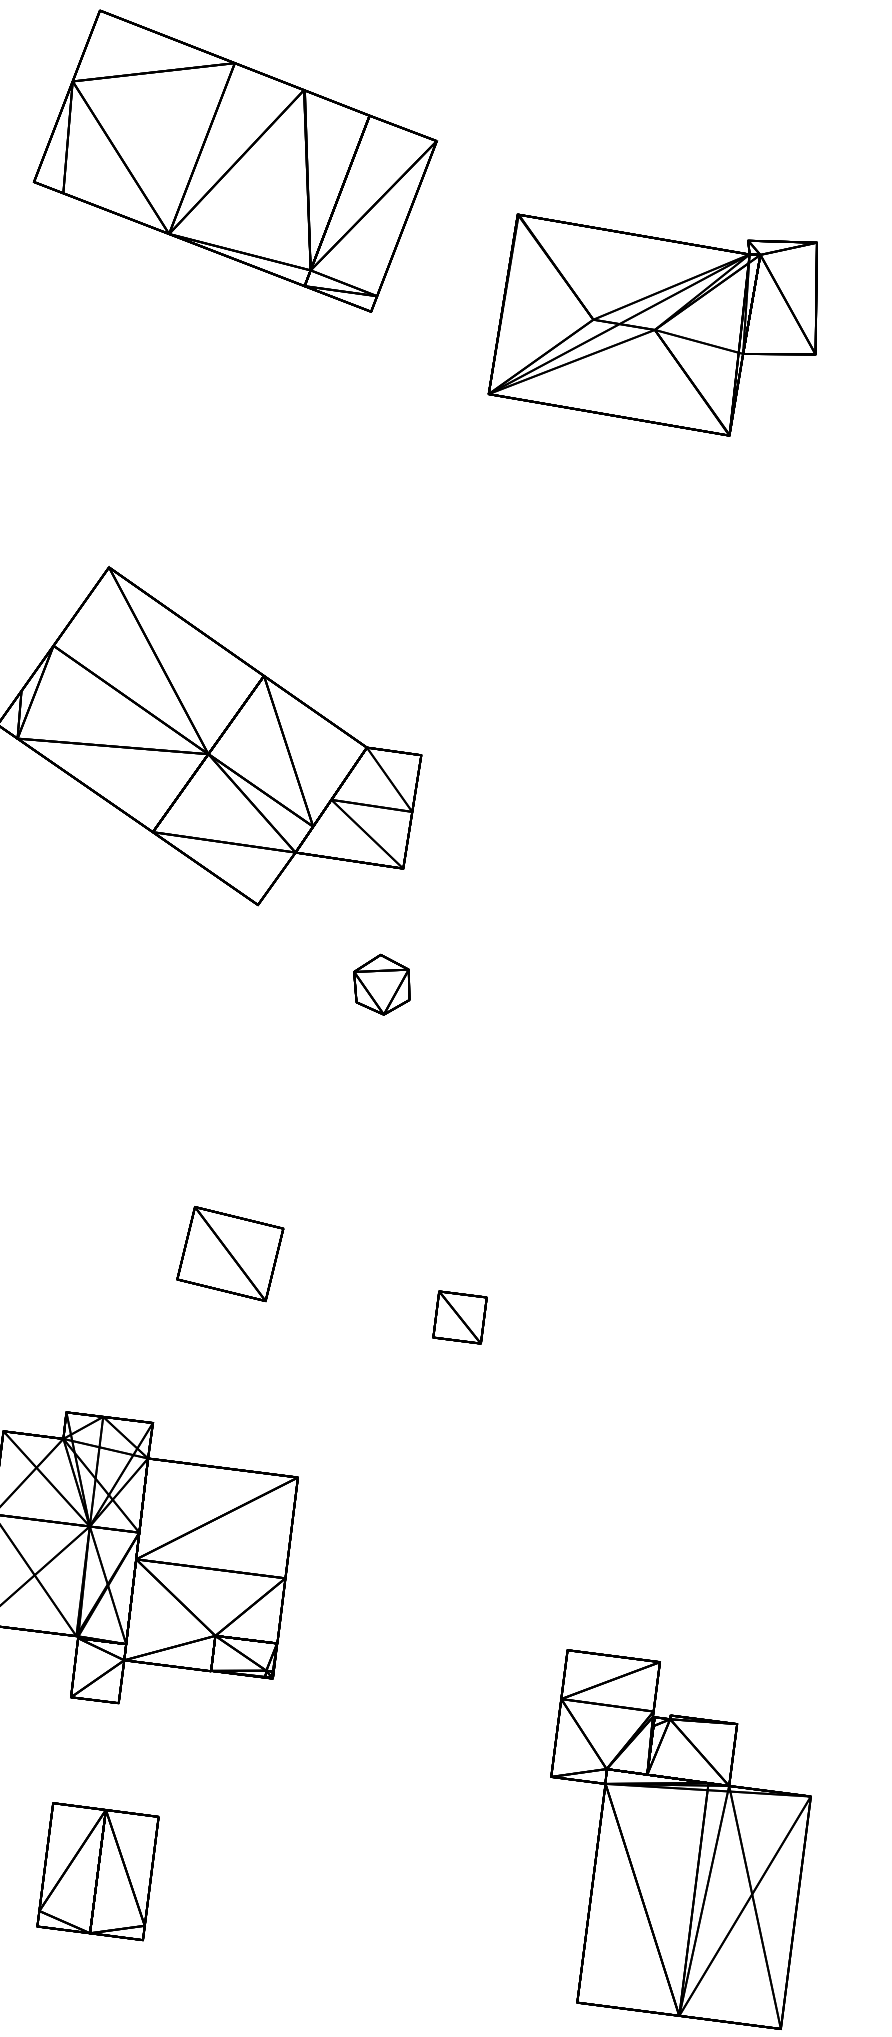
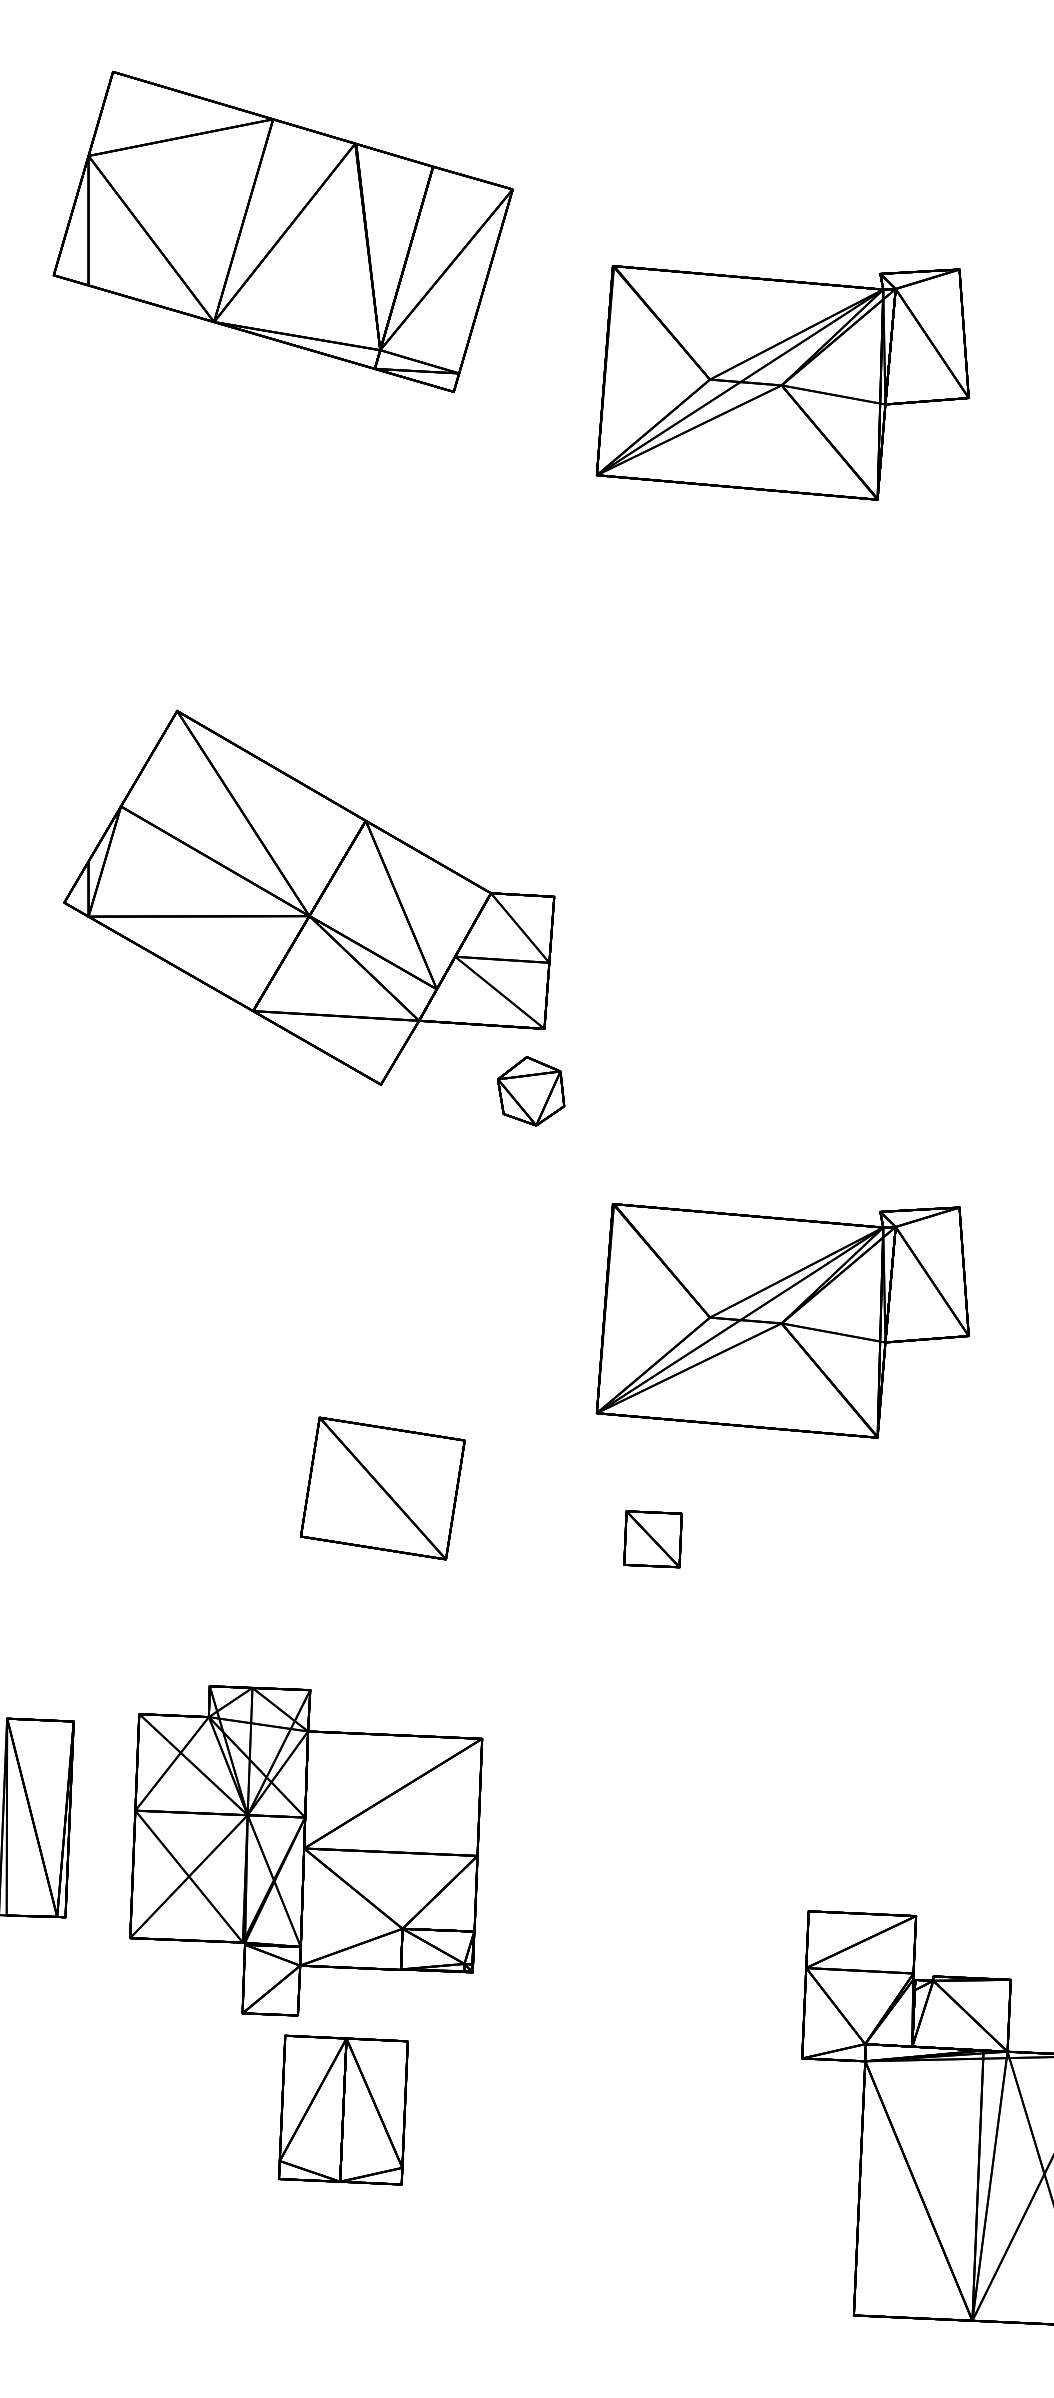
part: (382, 984) -> (531, 1091), moved
part: (587, 1137) -> (782, 1320), added
part: (229, 1253) -> (382, 1488), size x1.4
part: (98, 1871) -> (343, 2109), moved

